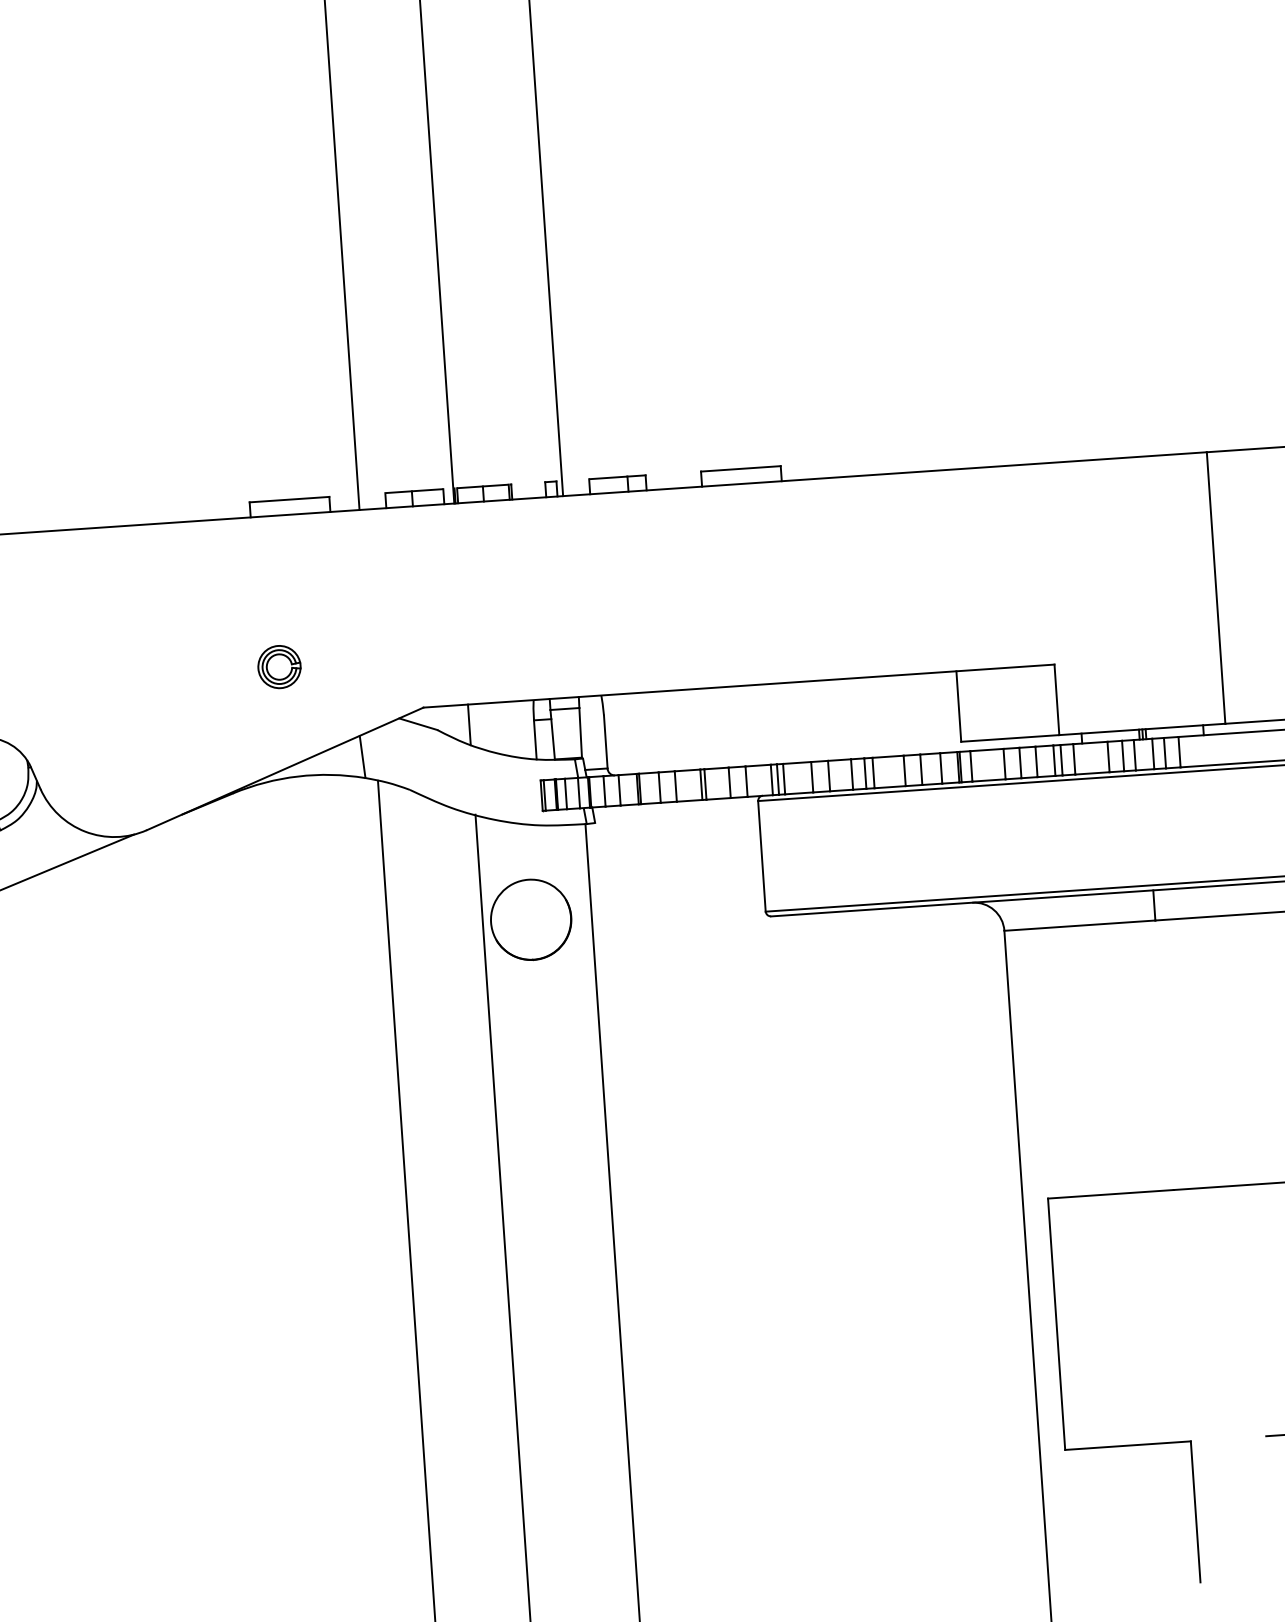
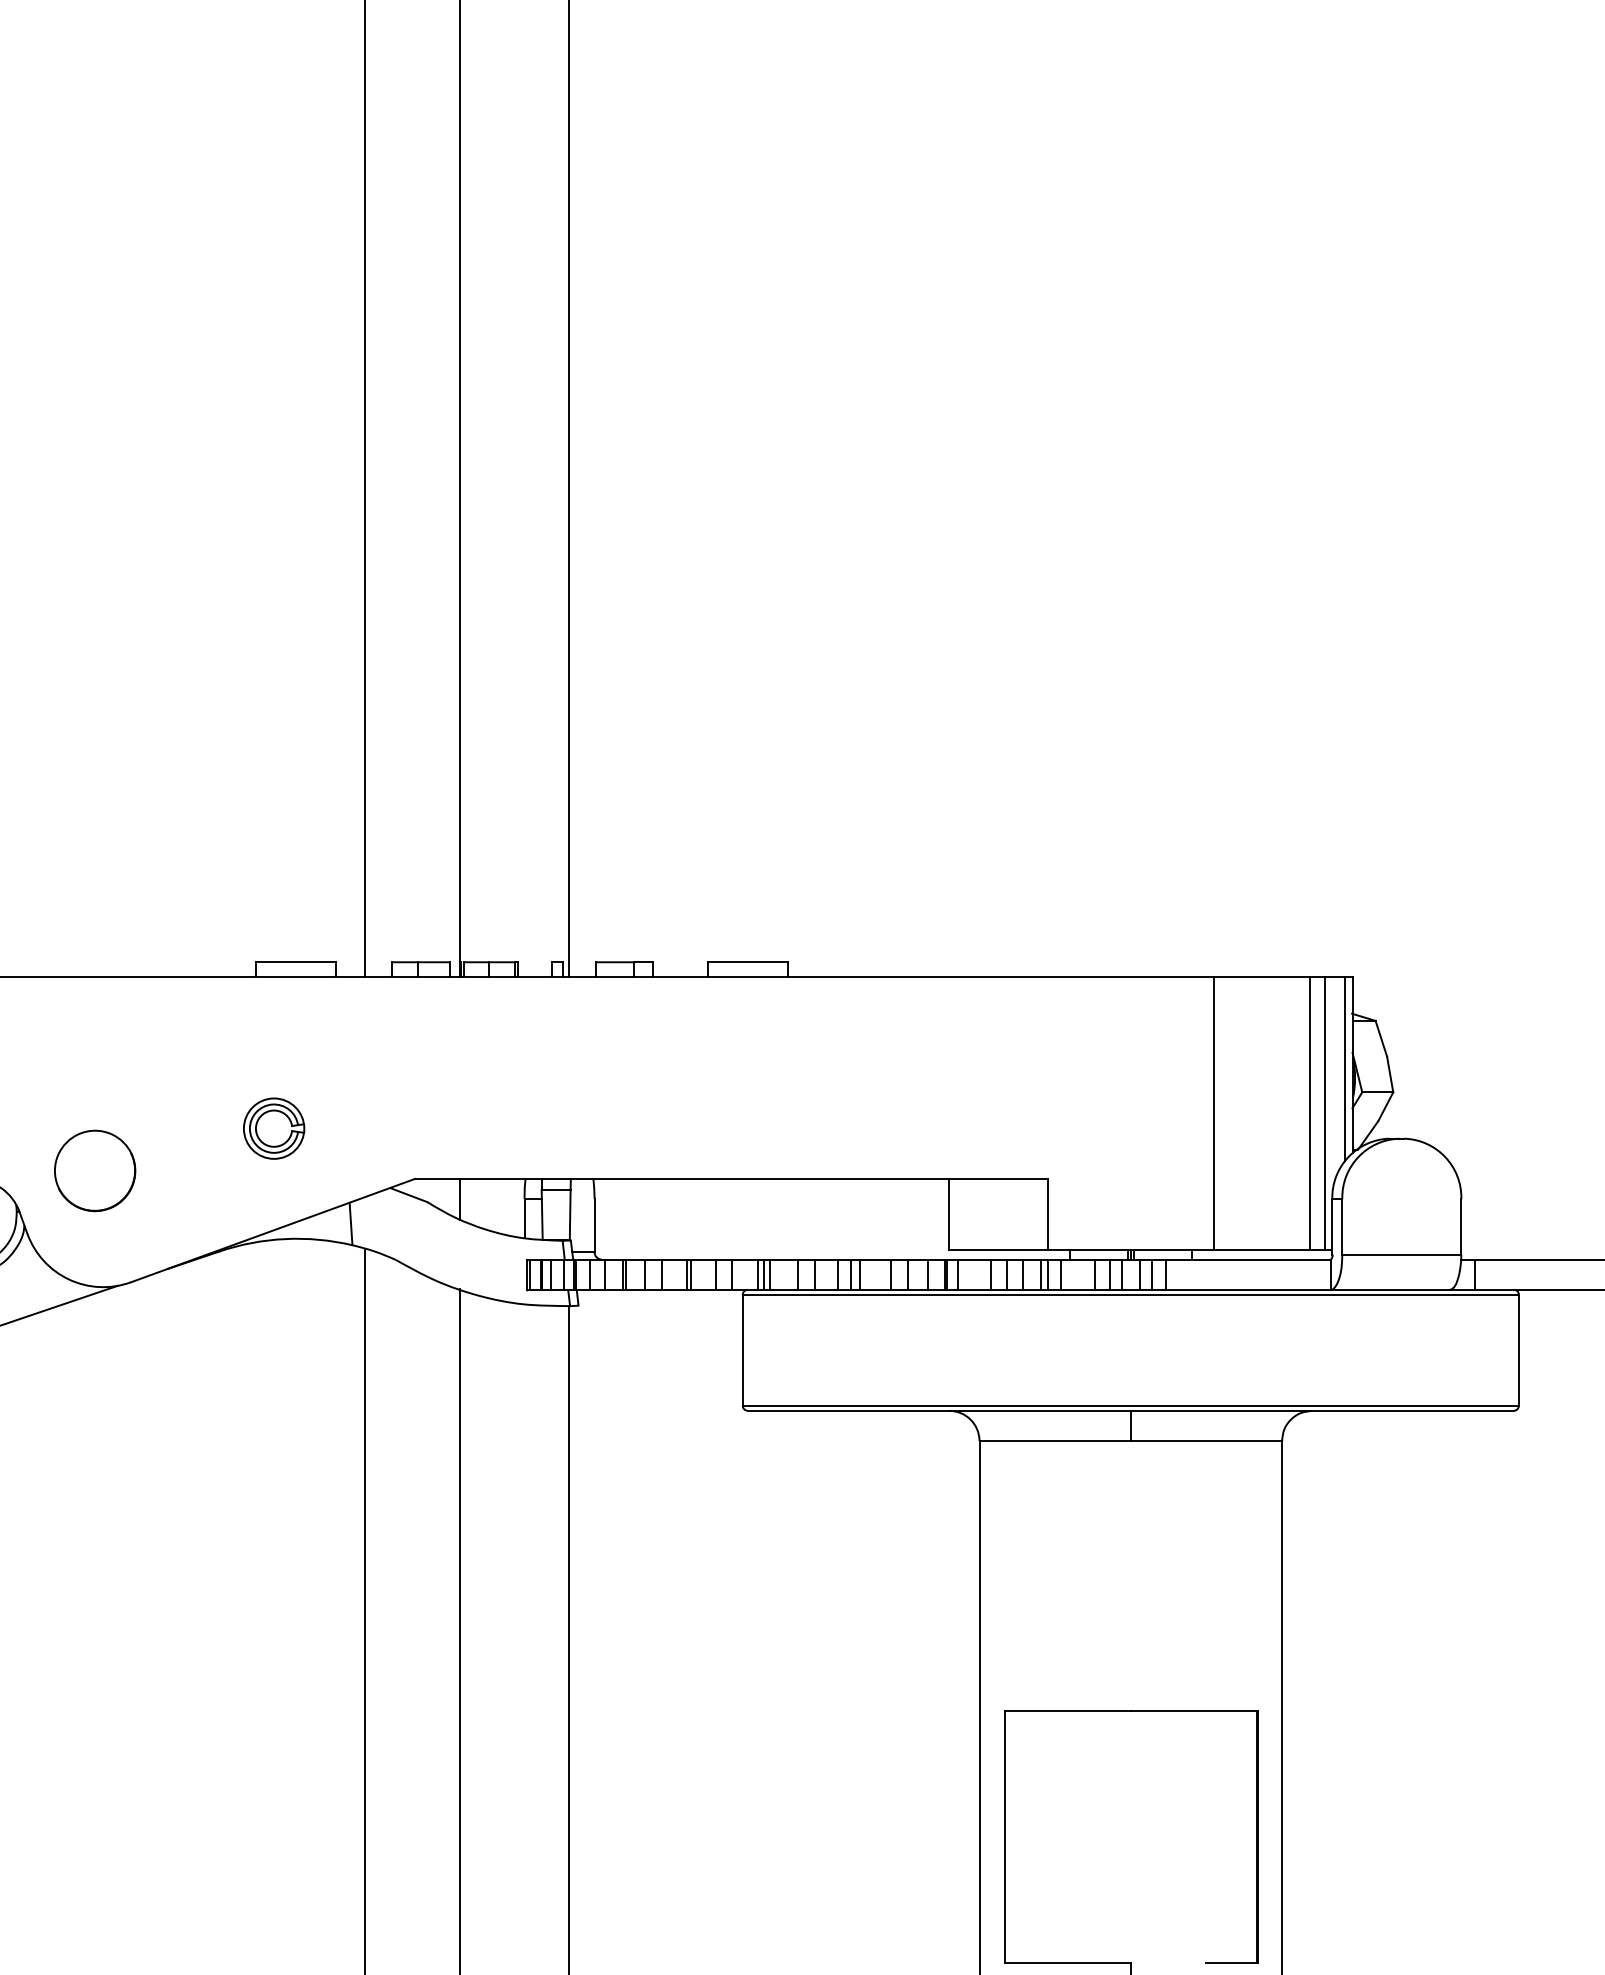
part: (279, 666) -> (274, 1128), size x1.43
part: (531, 919) -> (95, 1170), moved

